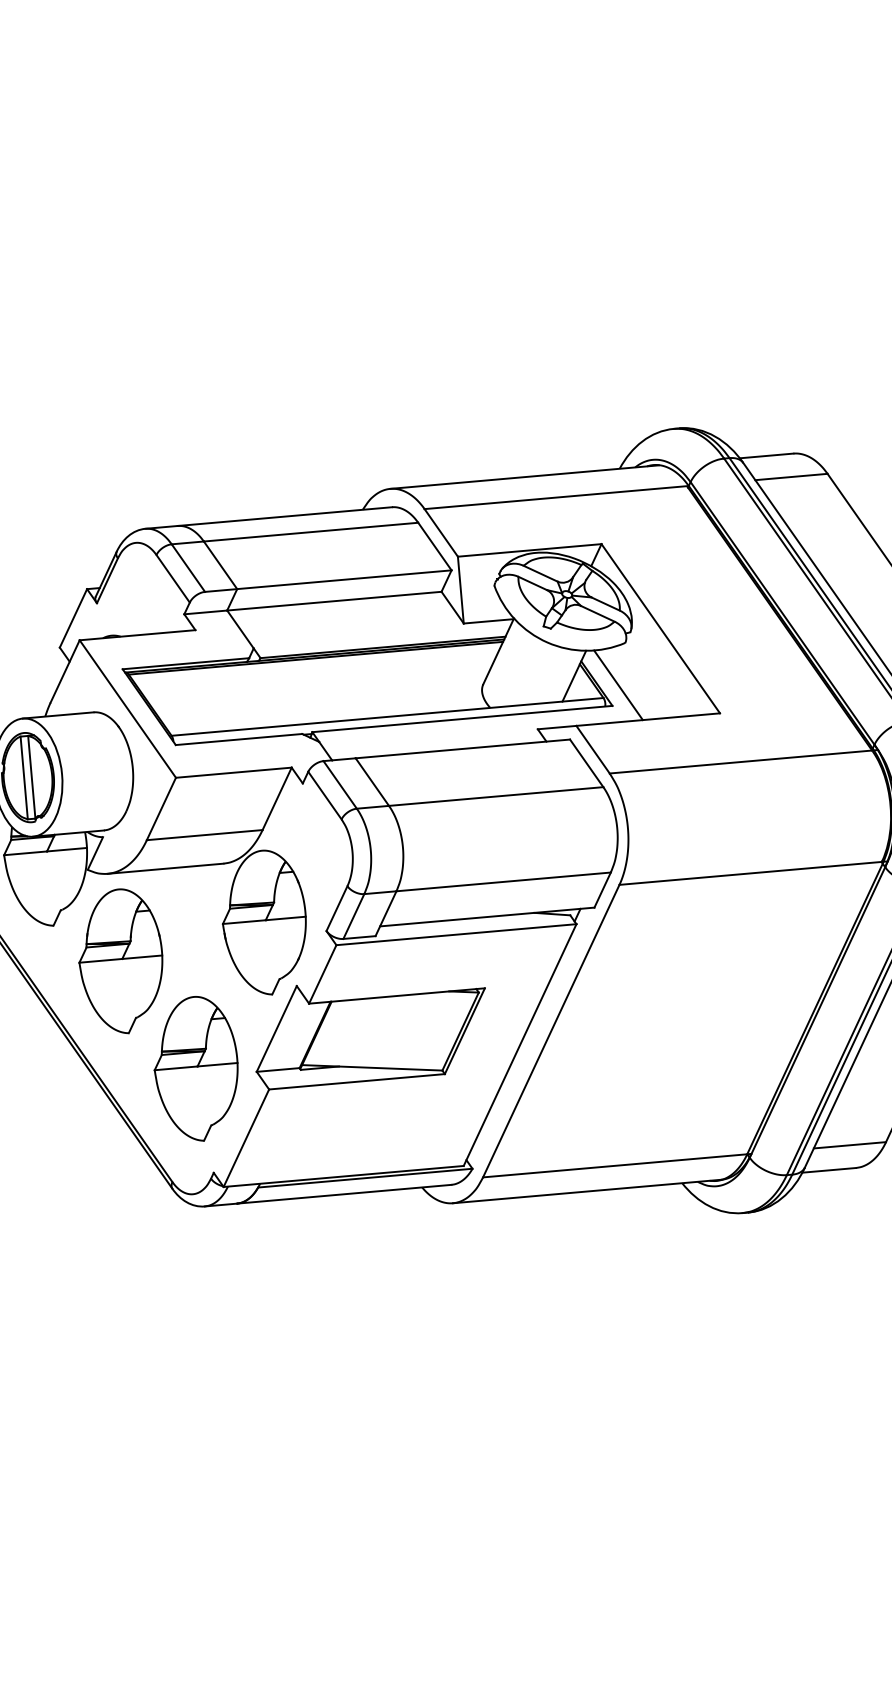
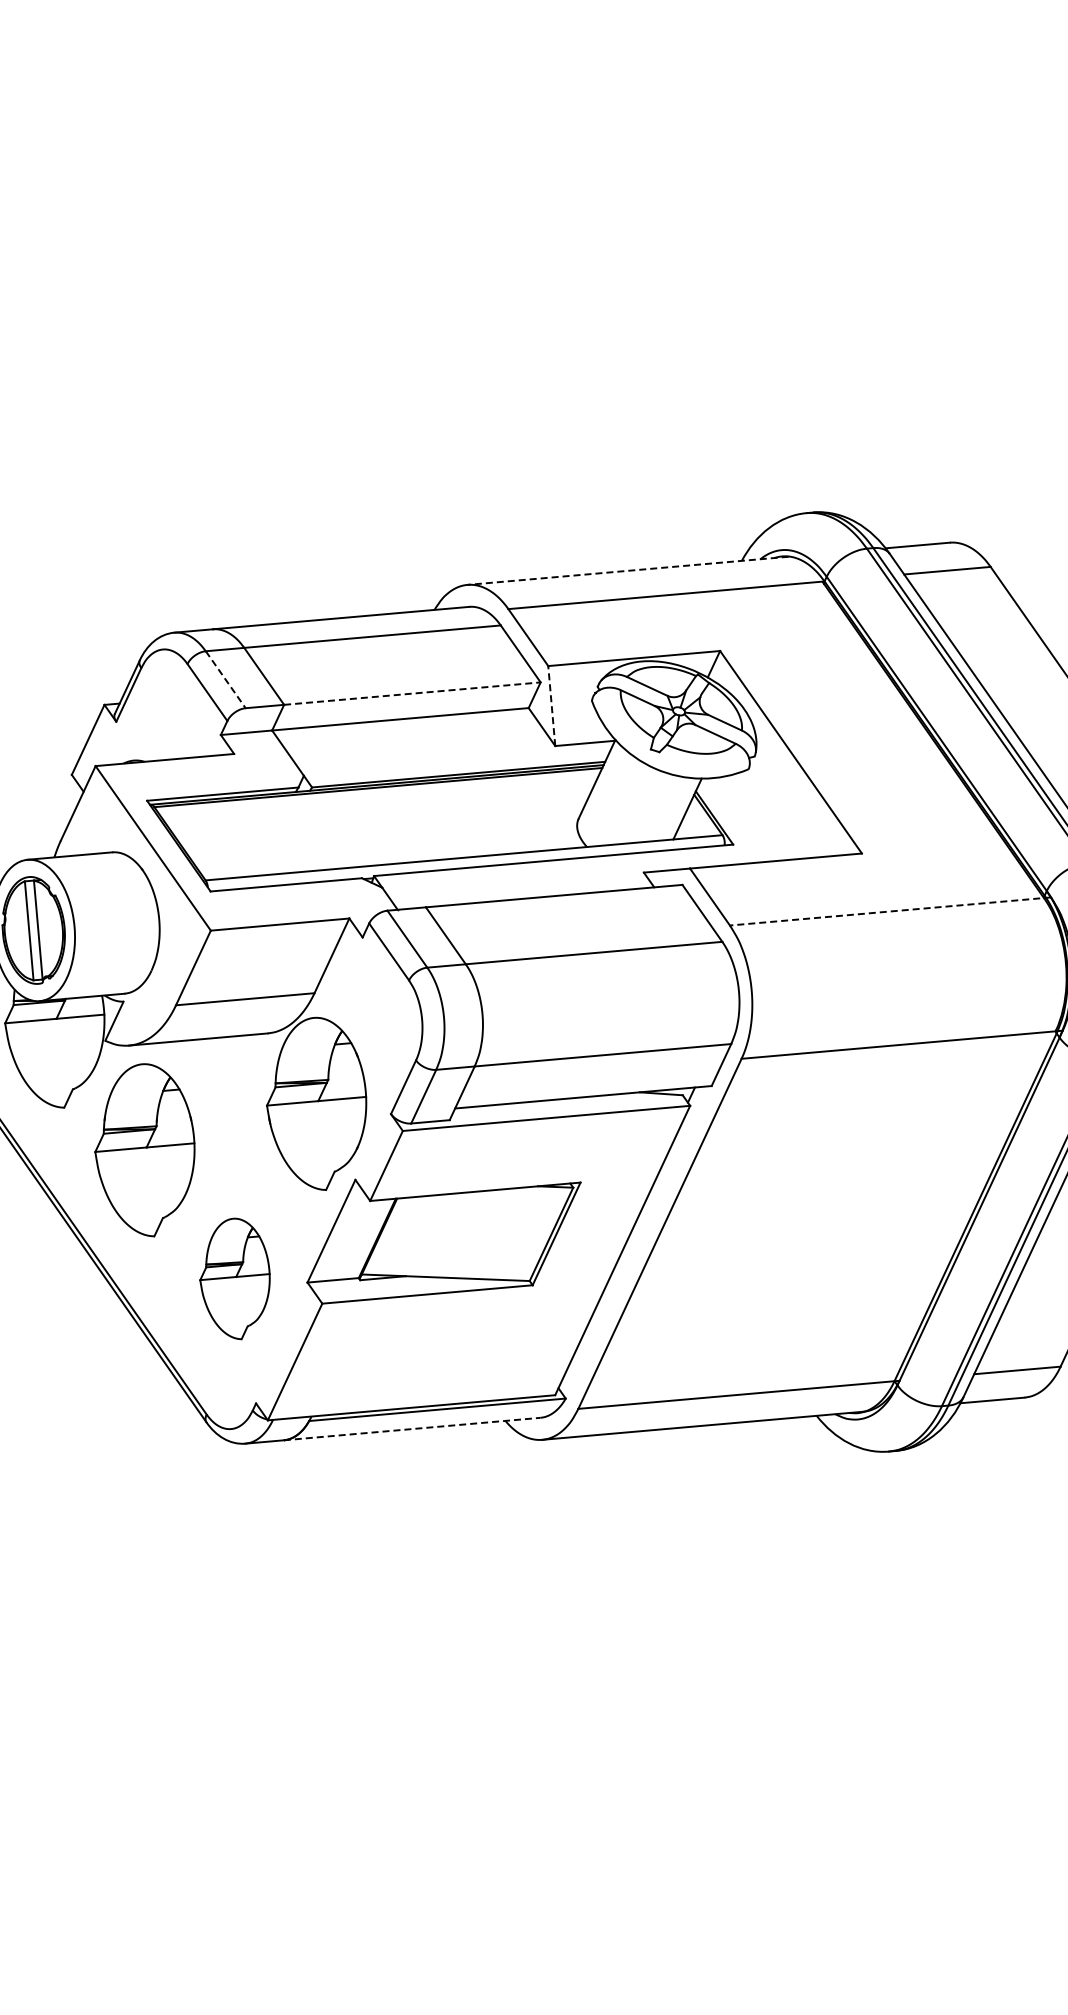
line: (524, 476) -> (627, 570), solid -> dashed
line: (188, 567) -> (225, 679), solid -> dashed
line: (344, 579) -> (412, 693), solid -> dashed
line: (460, 589) -> (551, 705), solid -> dashed
line: (618, 684) -> (740, 819), removed
line: (743, 761) -> (890, 911), solid -> dashed
part: (195, 1068) -> (234, 1278), size x0.7
line: (344, 1194) -> (412, 1429), solid -> dashed

